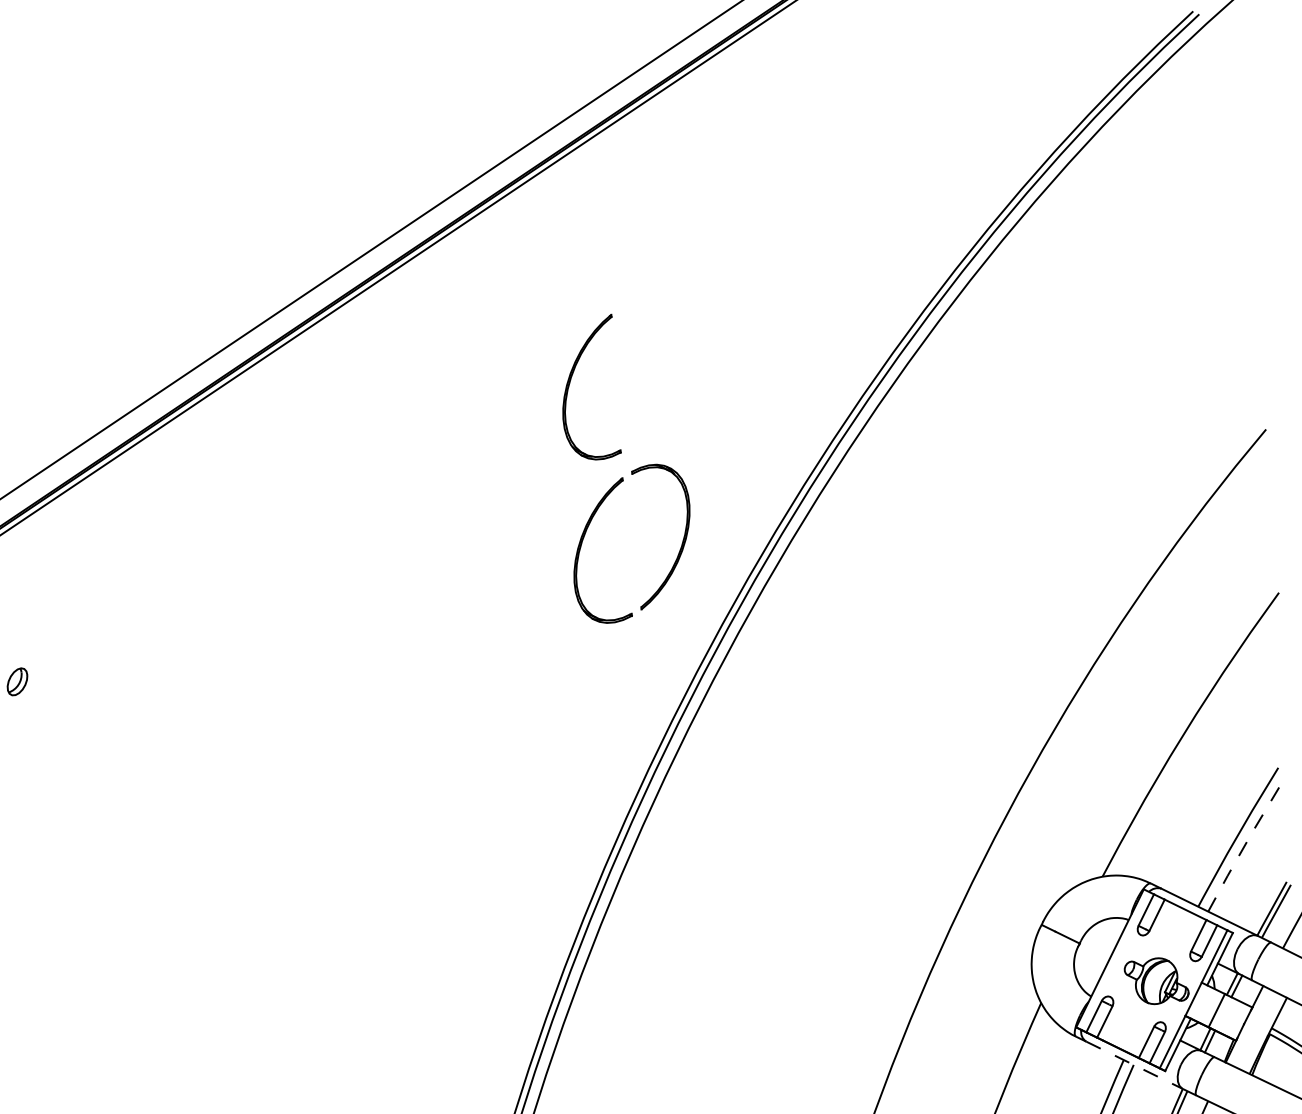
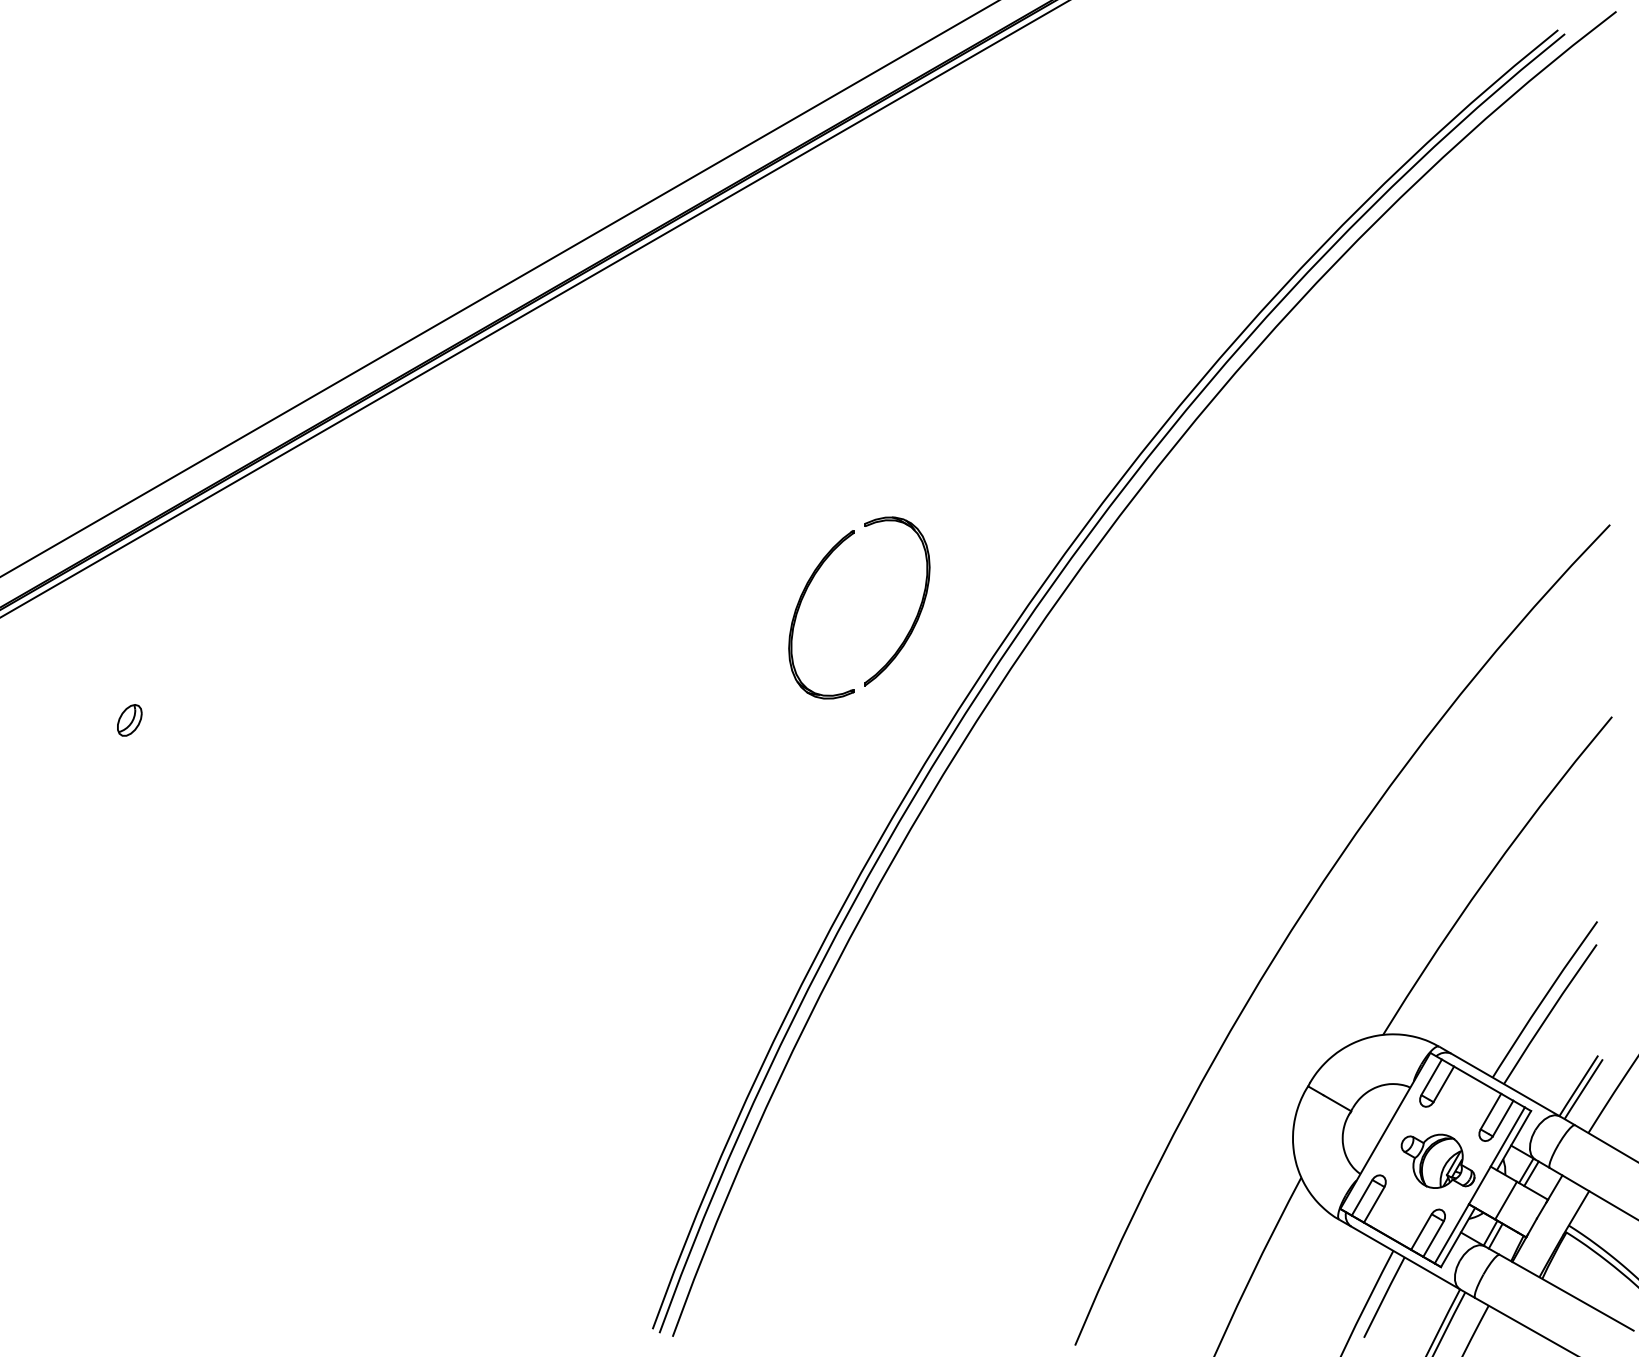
part: (570, 382) -> (800, 414), removed
line: (1242, 848) -> (1549, 1013), dashed -> solid
line: (1134, 1064) -> (1405, 1257), dashed -> solid

